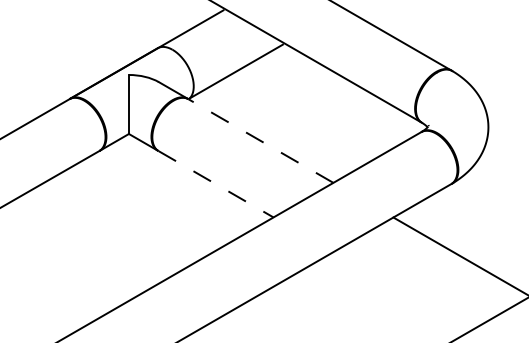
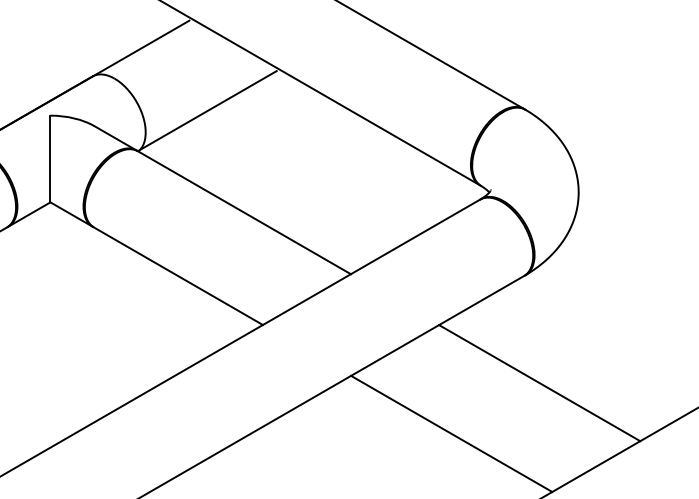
line: (260, 141) -> (243, 213), dashed -> solid
line: (216, 184) -> (179, 276), dashed -> solid
line: (401, 291) -> (450, 433), added

